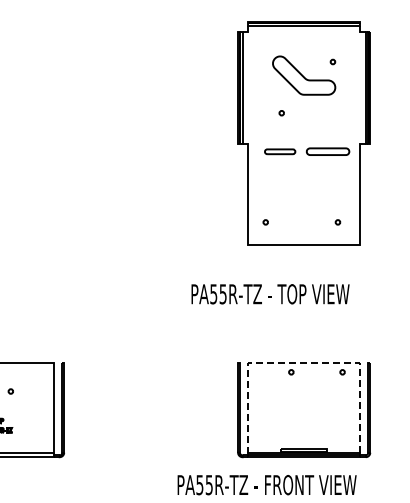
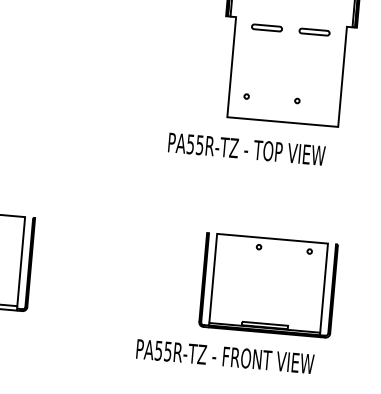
part: (328, 151) -> (314, 31), size x0.71
circle: (337, 222) -> (296, 101), moved
text: (270, 294) -> (246, 149), moved
line: (303, 362) -> (271, 238), dashed -> solid

